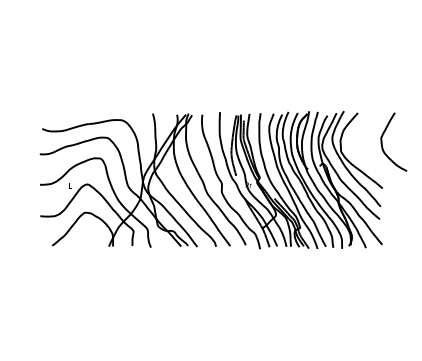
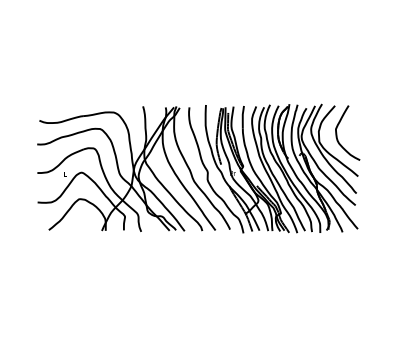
curve: (382, 141) -> (337, 132), moved

